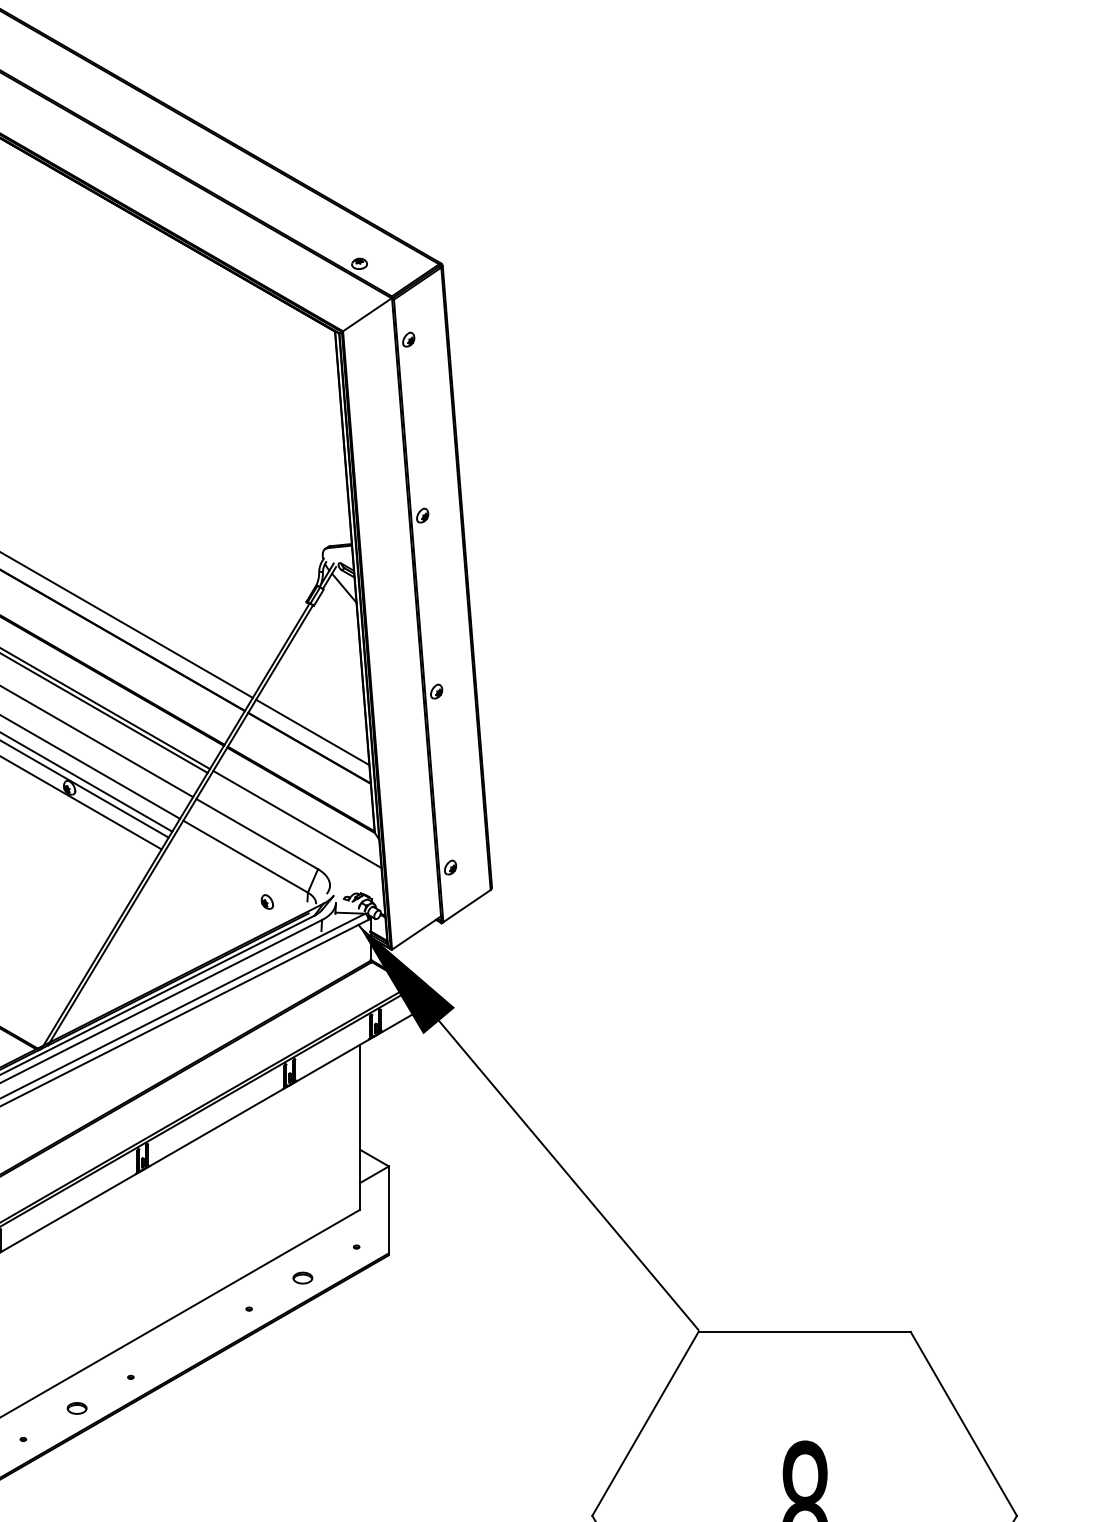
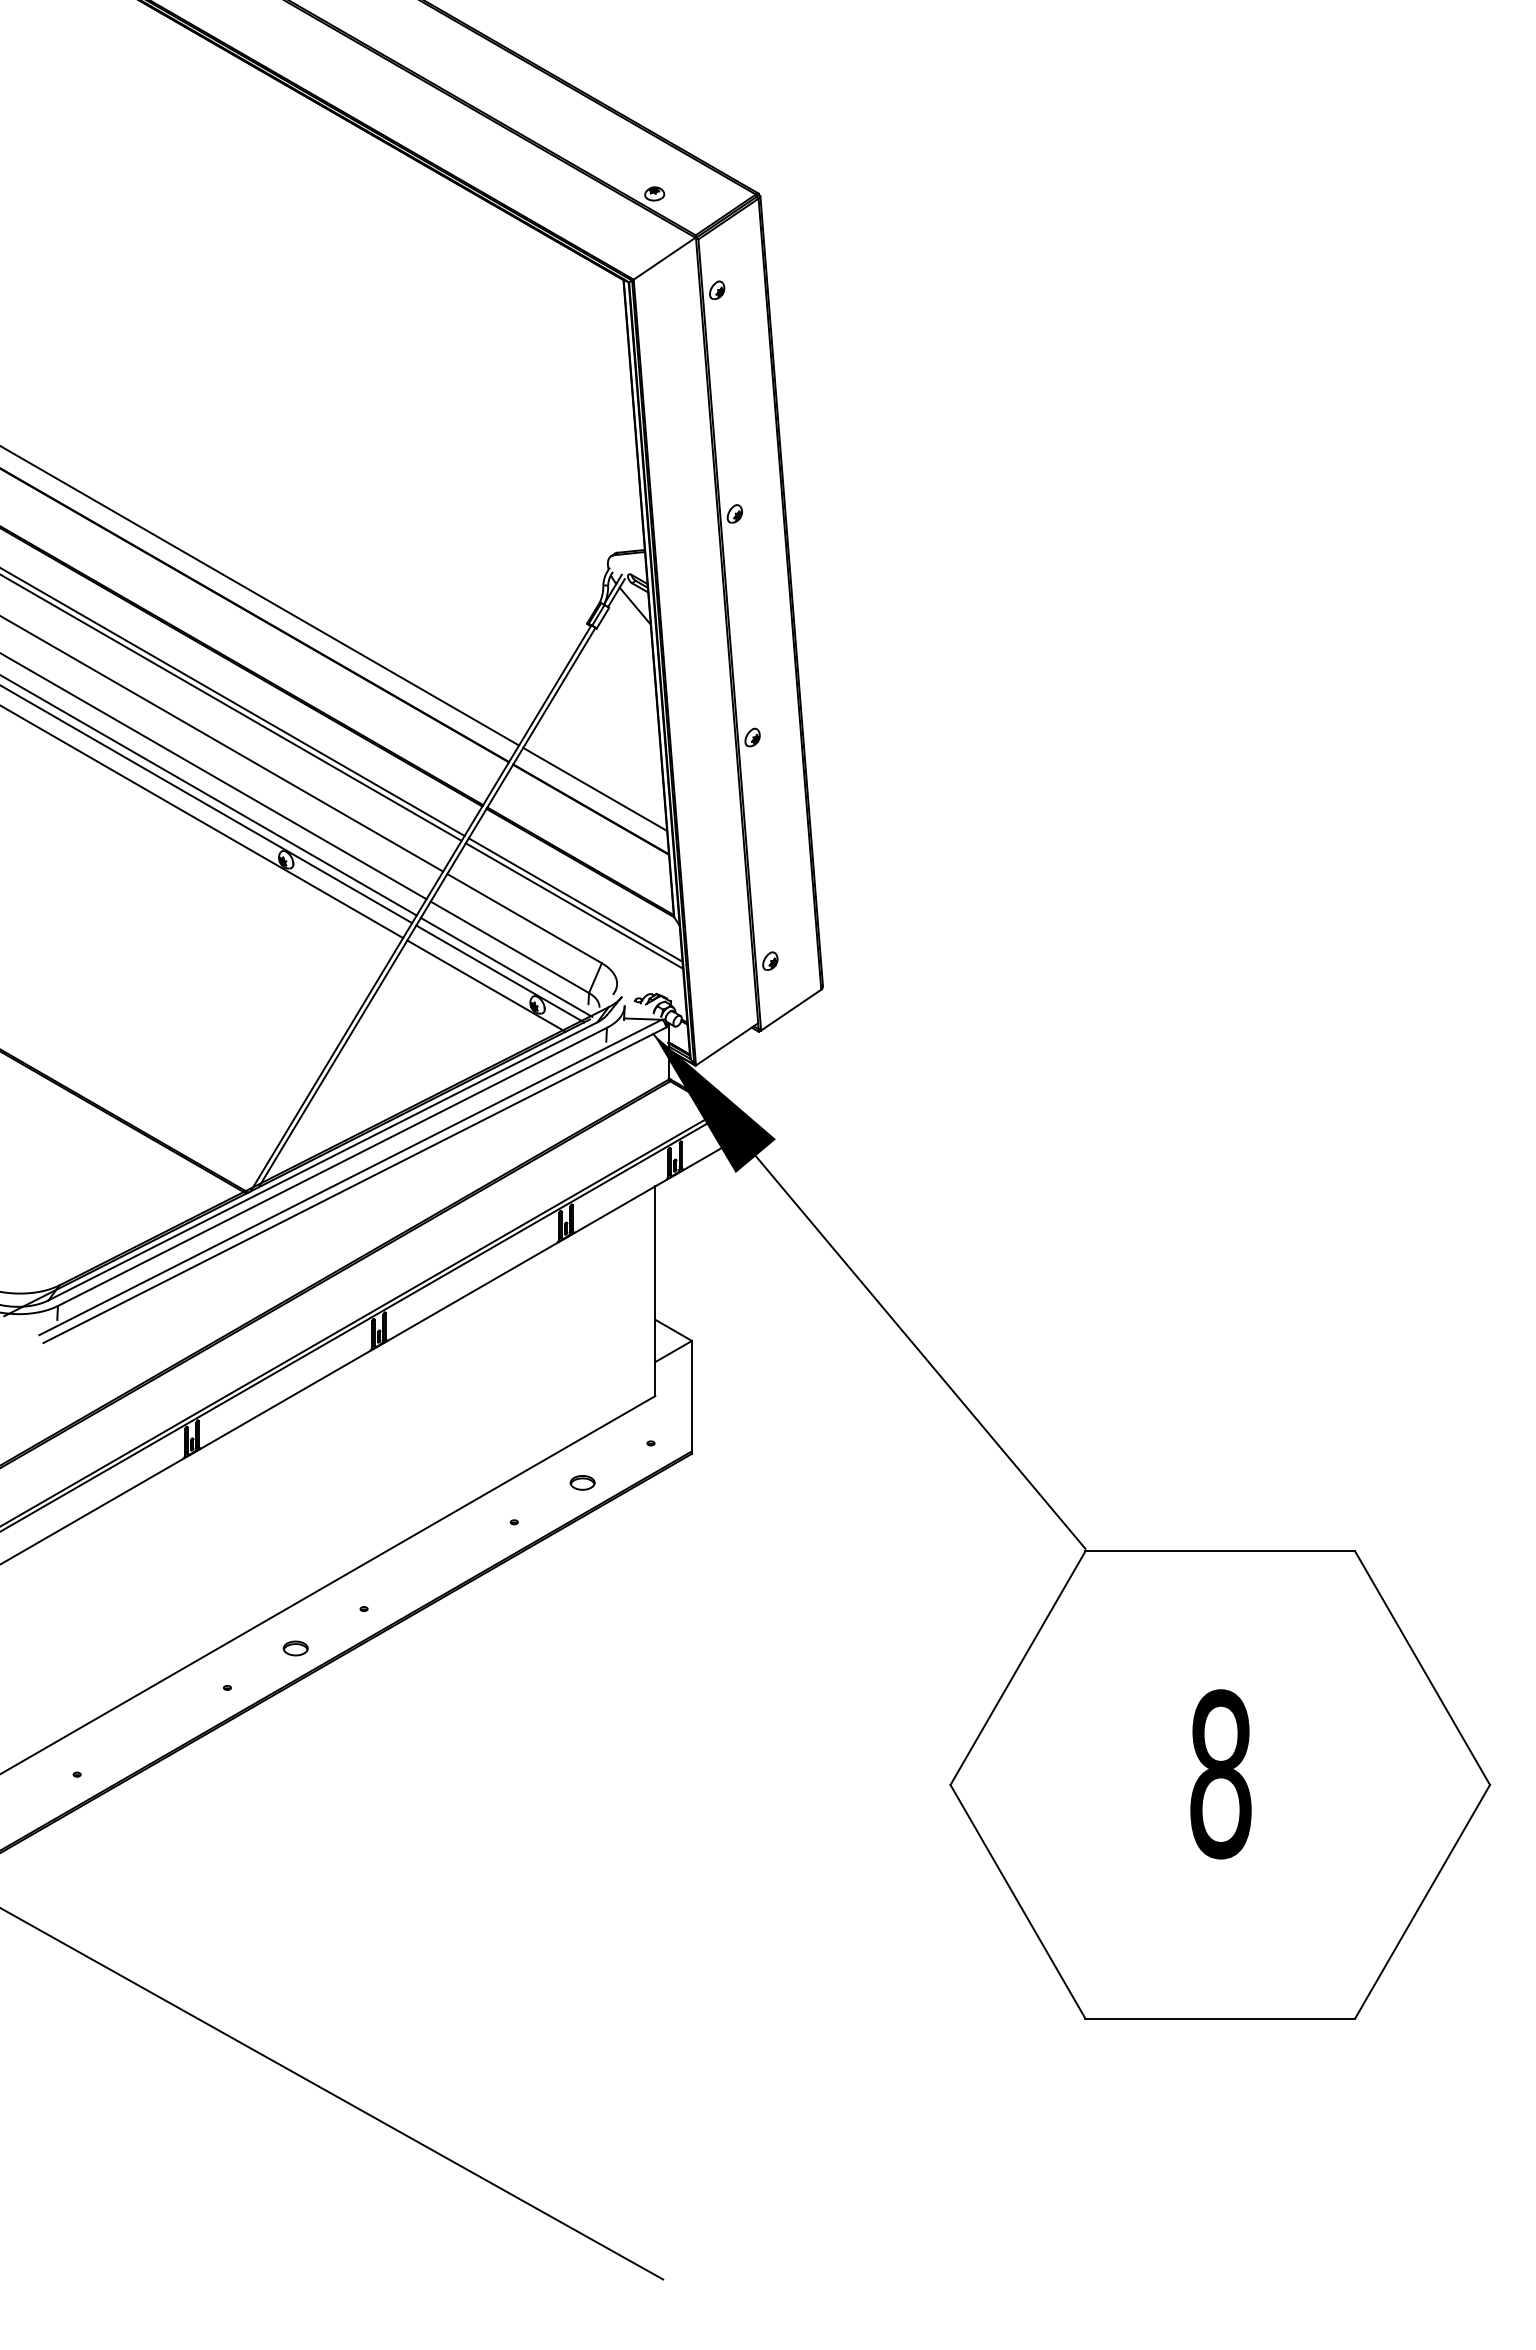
line: (296, 823) -> (574, 905), added
line: (242, 871) -> (506, 966), added
line: (238, 877) -> (500, 973), added
line: (227, 886) -> (486, 985), added

